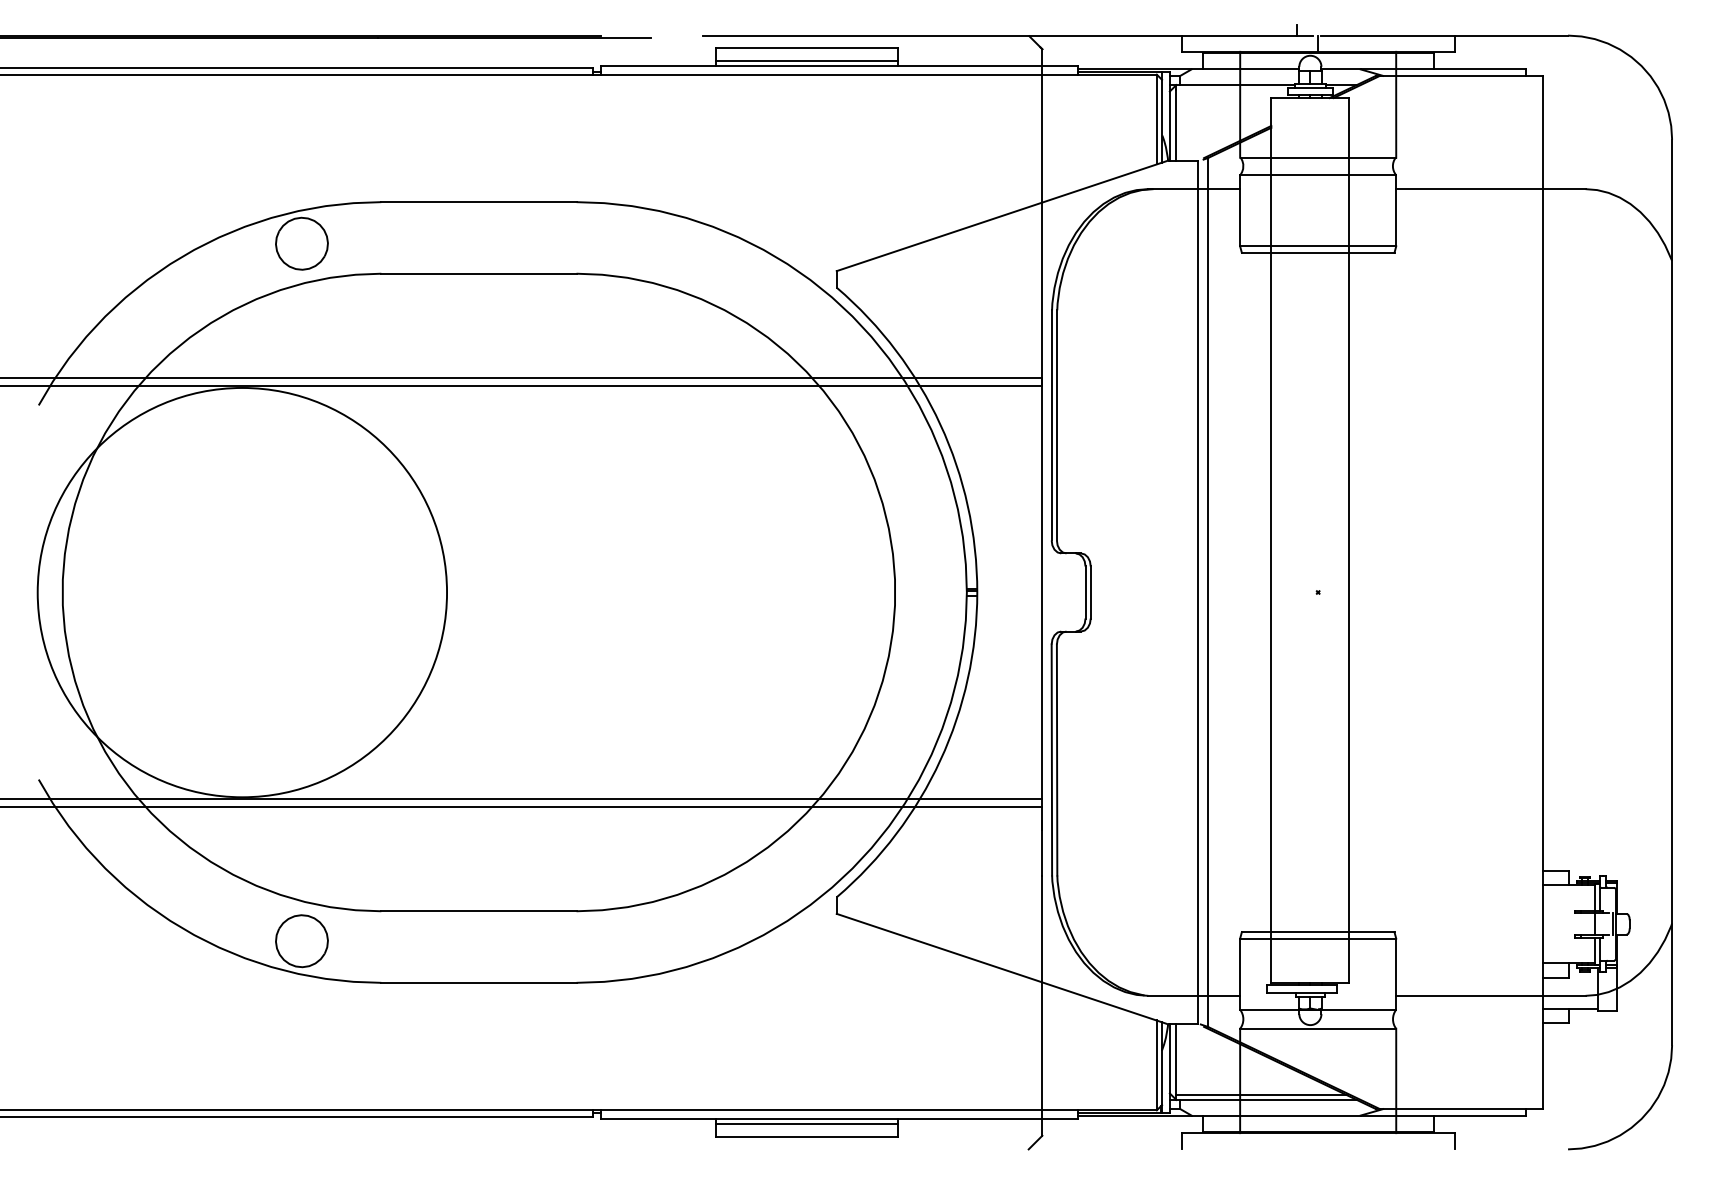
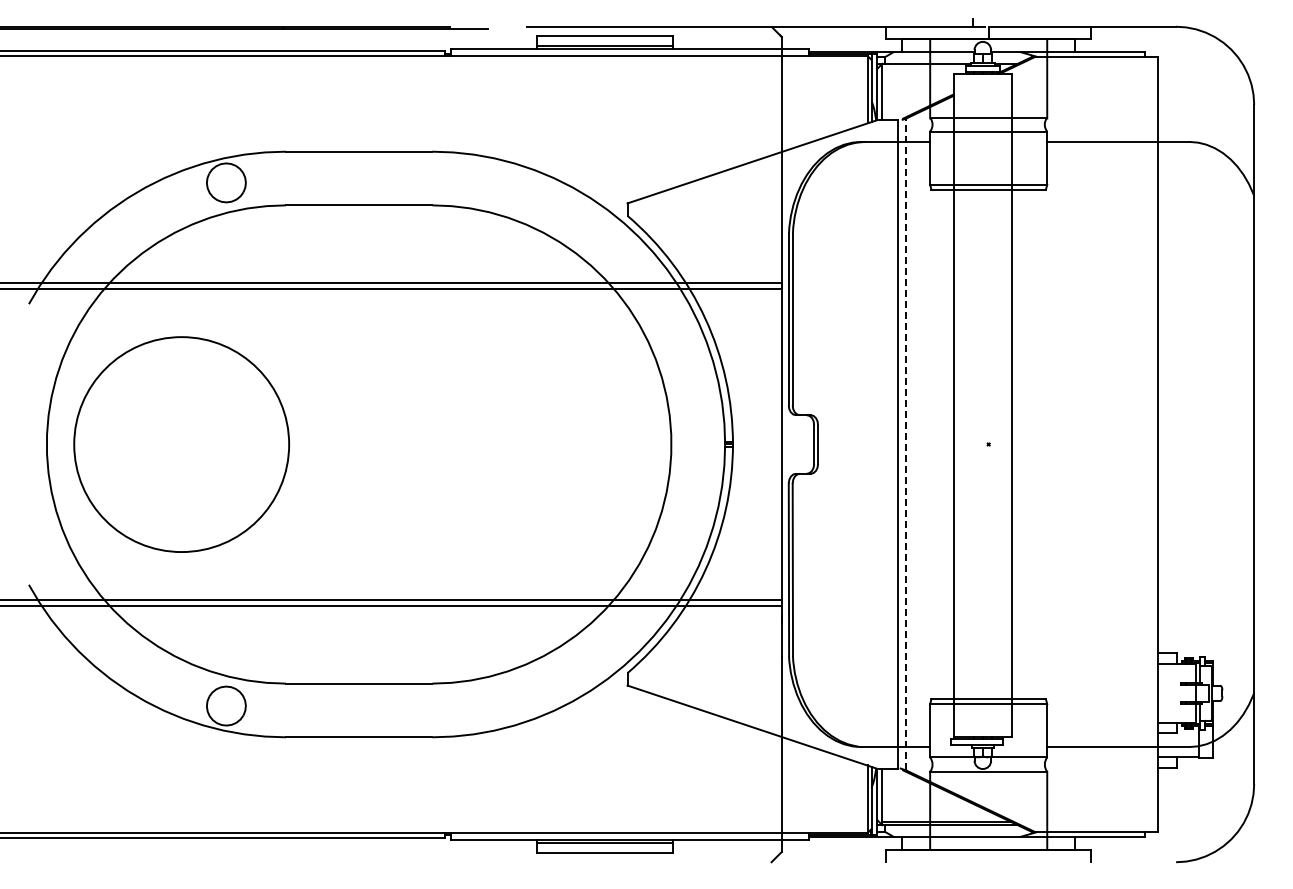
circle: (242, 592) -> (181, 444), size x0.7
line: (1208, 592) -> (906, 444), solid -> dashed

